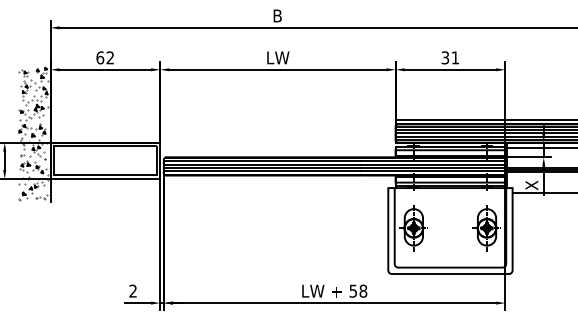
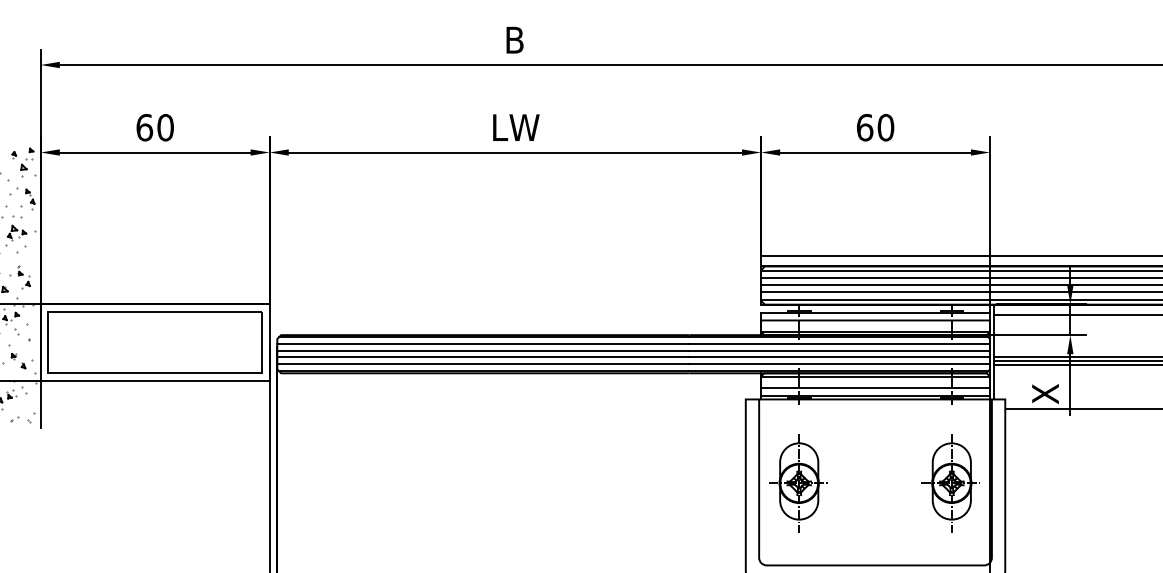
text: (110, 57) -> (165, 126), 62 -> 60
text: (450, 57) -> (875, 126), 31 -> 60

